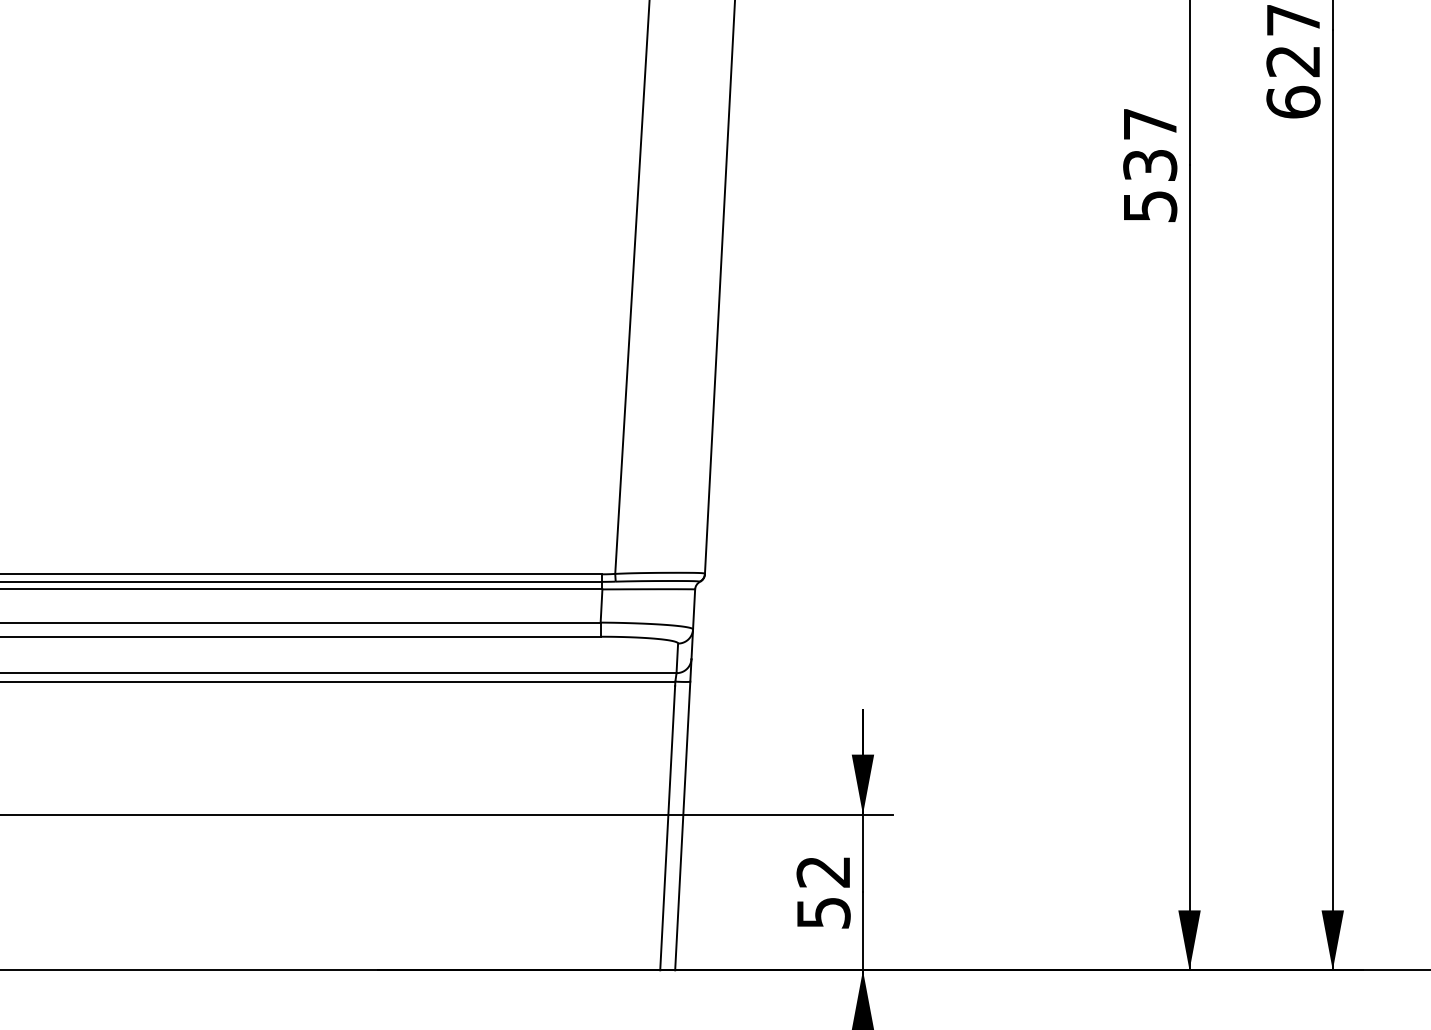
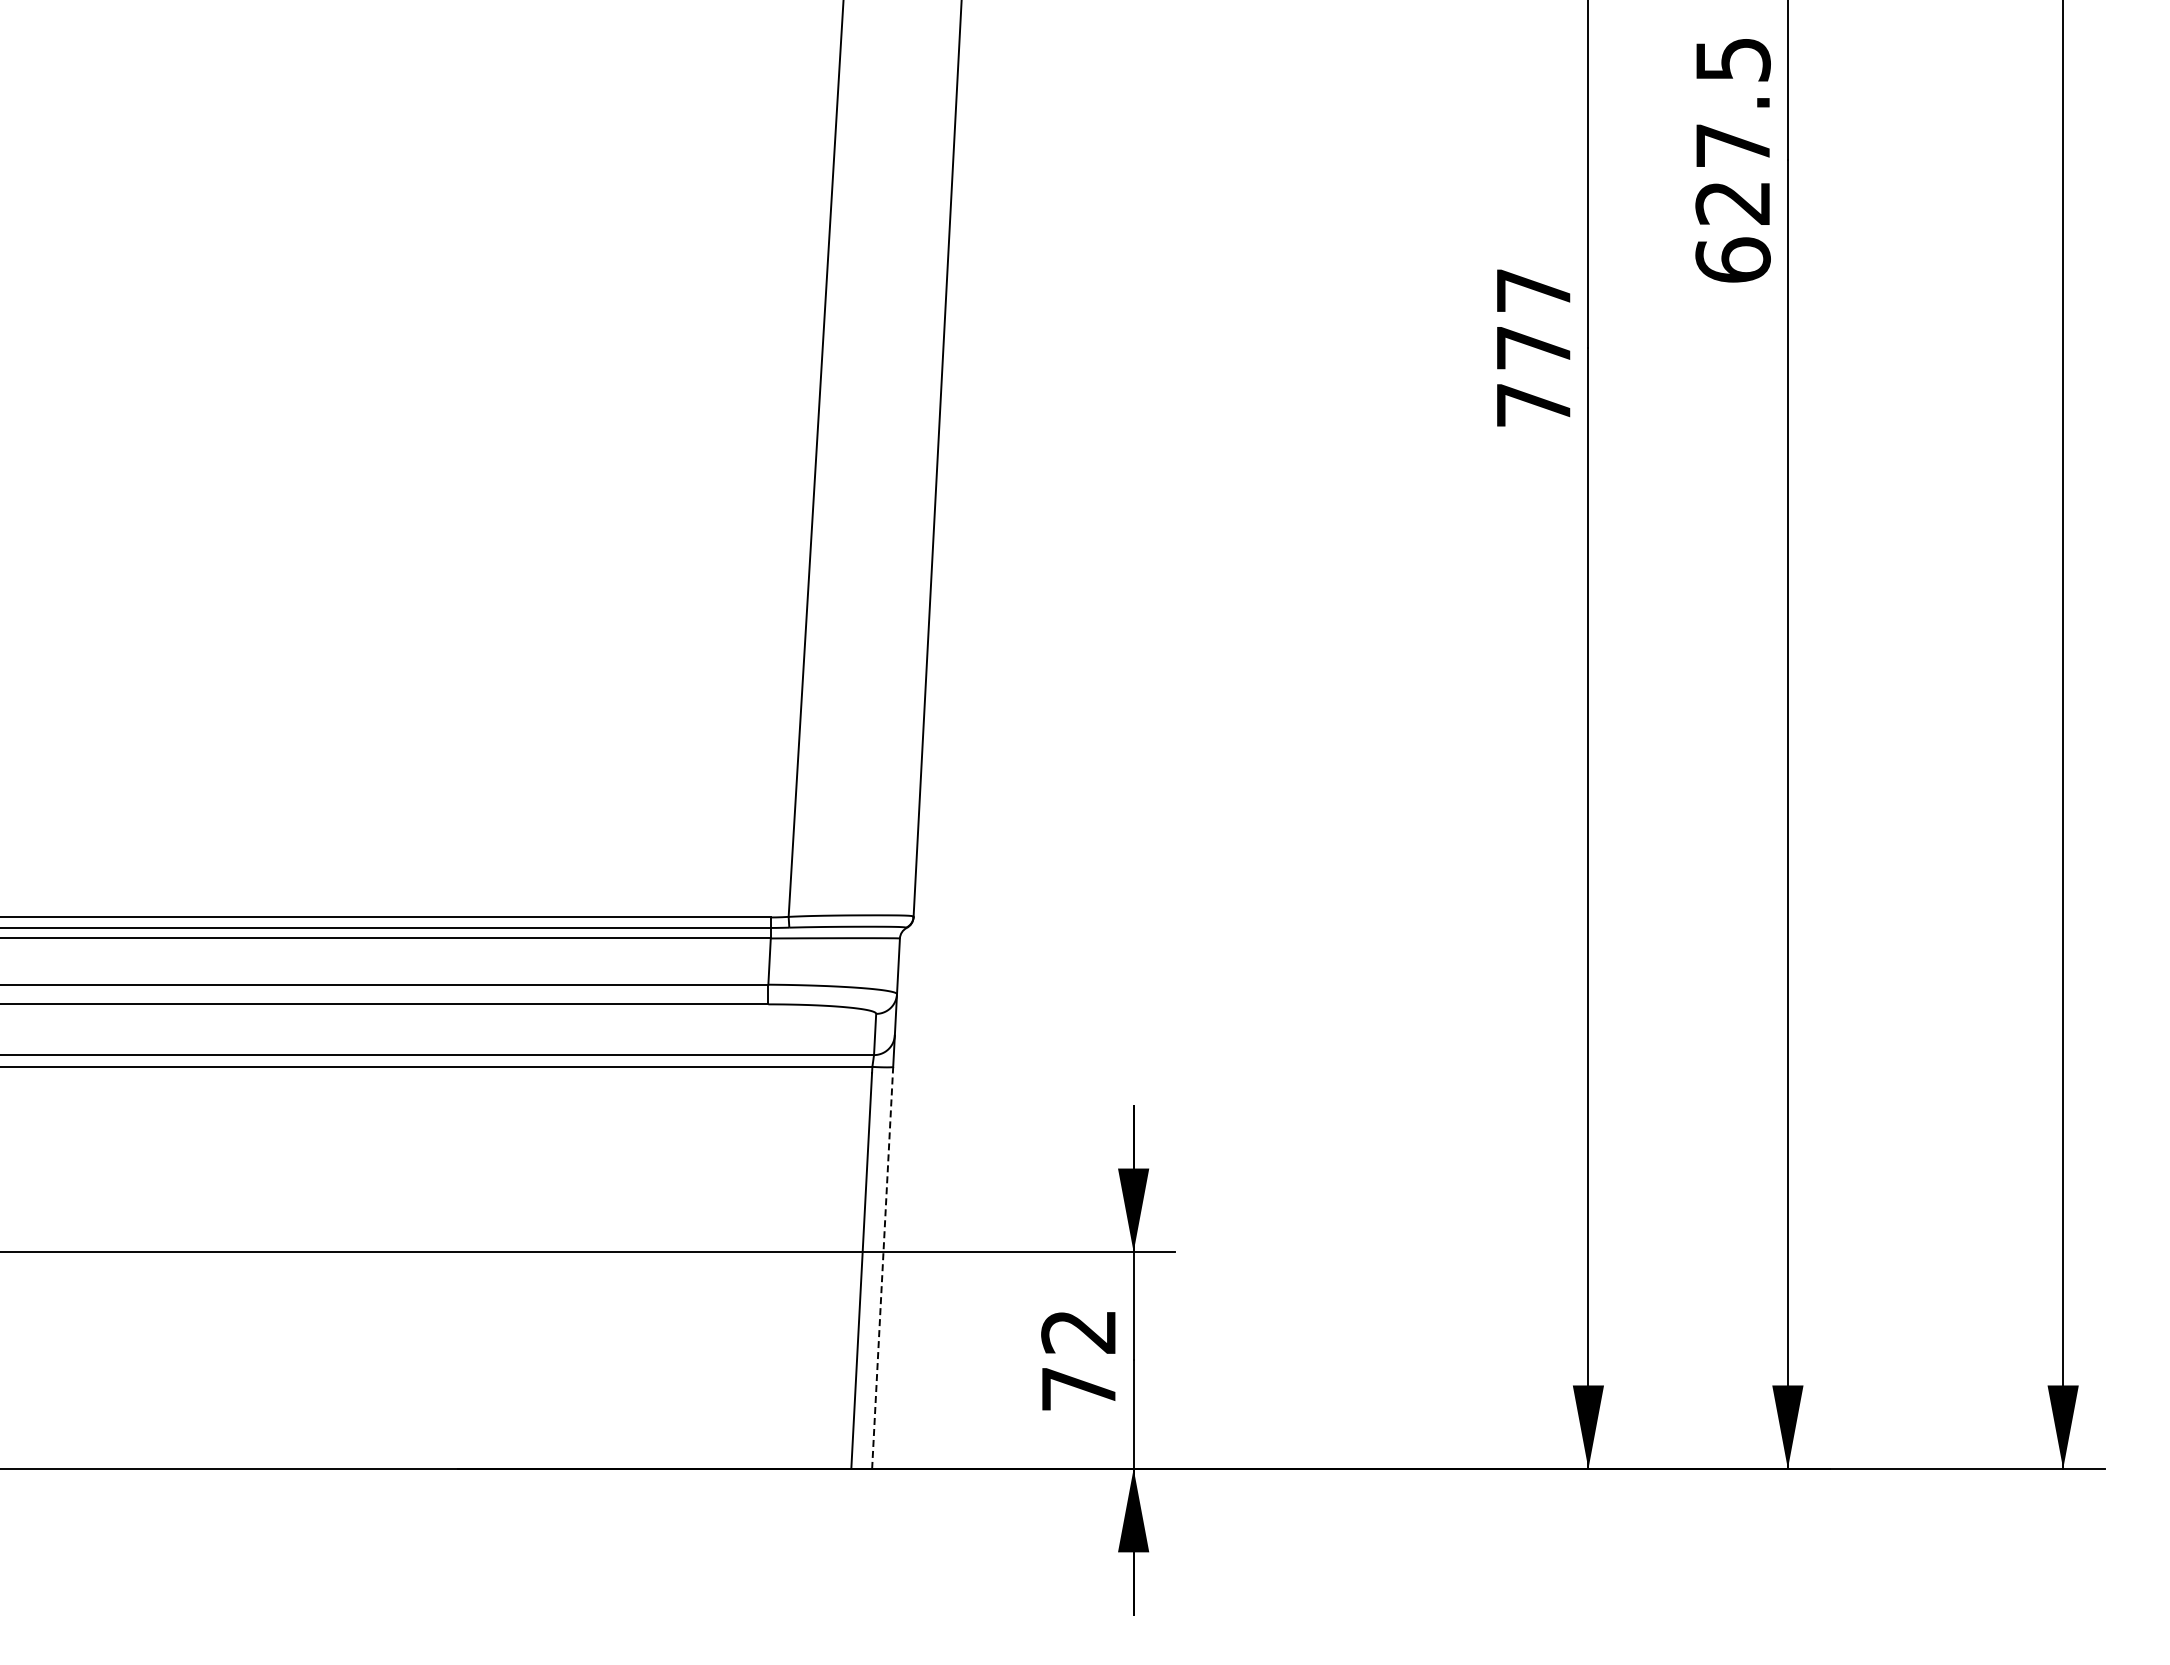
text: (1150, 185) -> (1533, 376), 537 -> 777
line: (682, 825) -> (882, 1267), solid -> dashed
text: (824, 913) -> (1079, 1389), 52 -> 72

